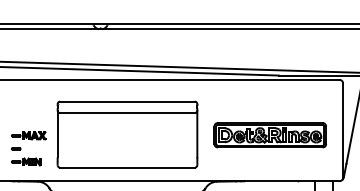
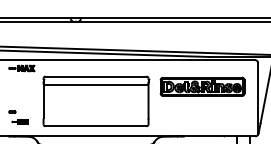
part: (28, 135) -> (21, 68), moved
part: (269, 135) -> (202, 87), moved
part: (26, 161) -> (20, 121), size x0.7

